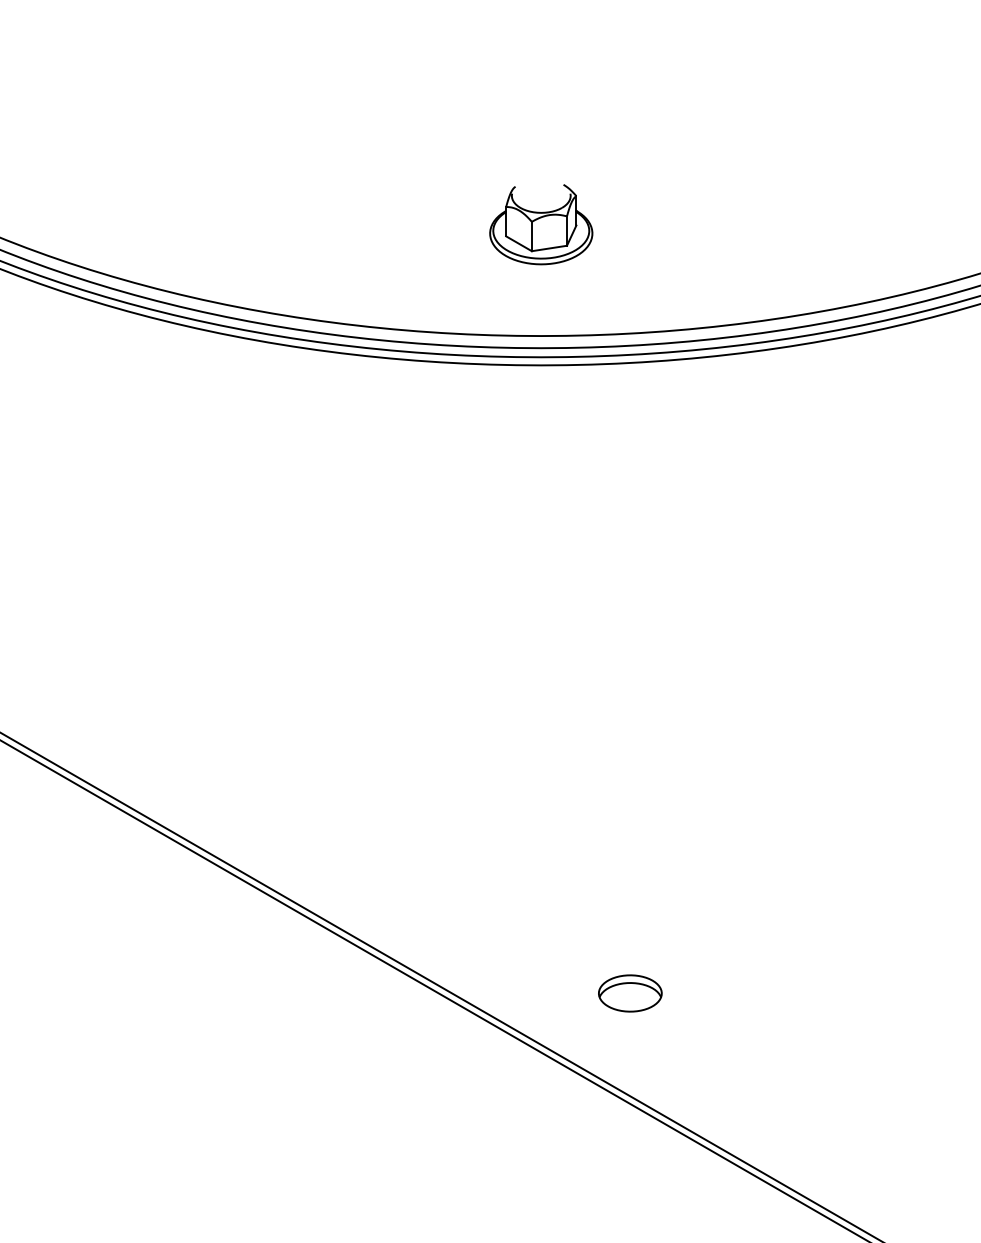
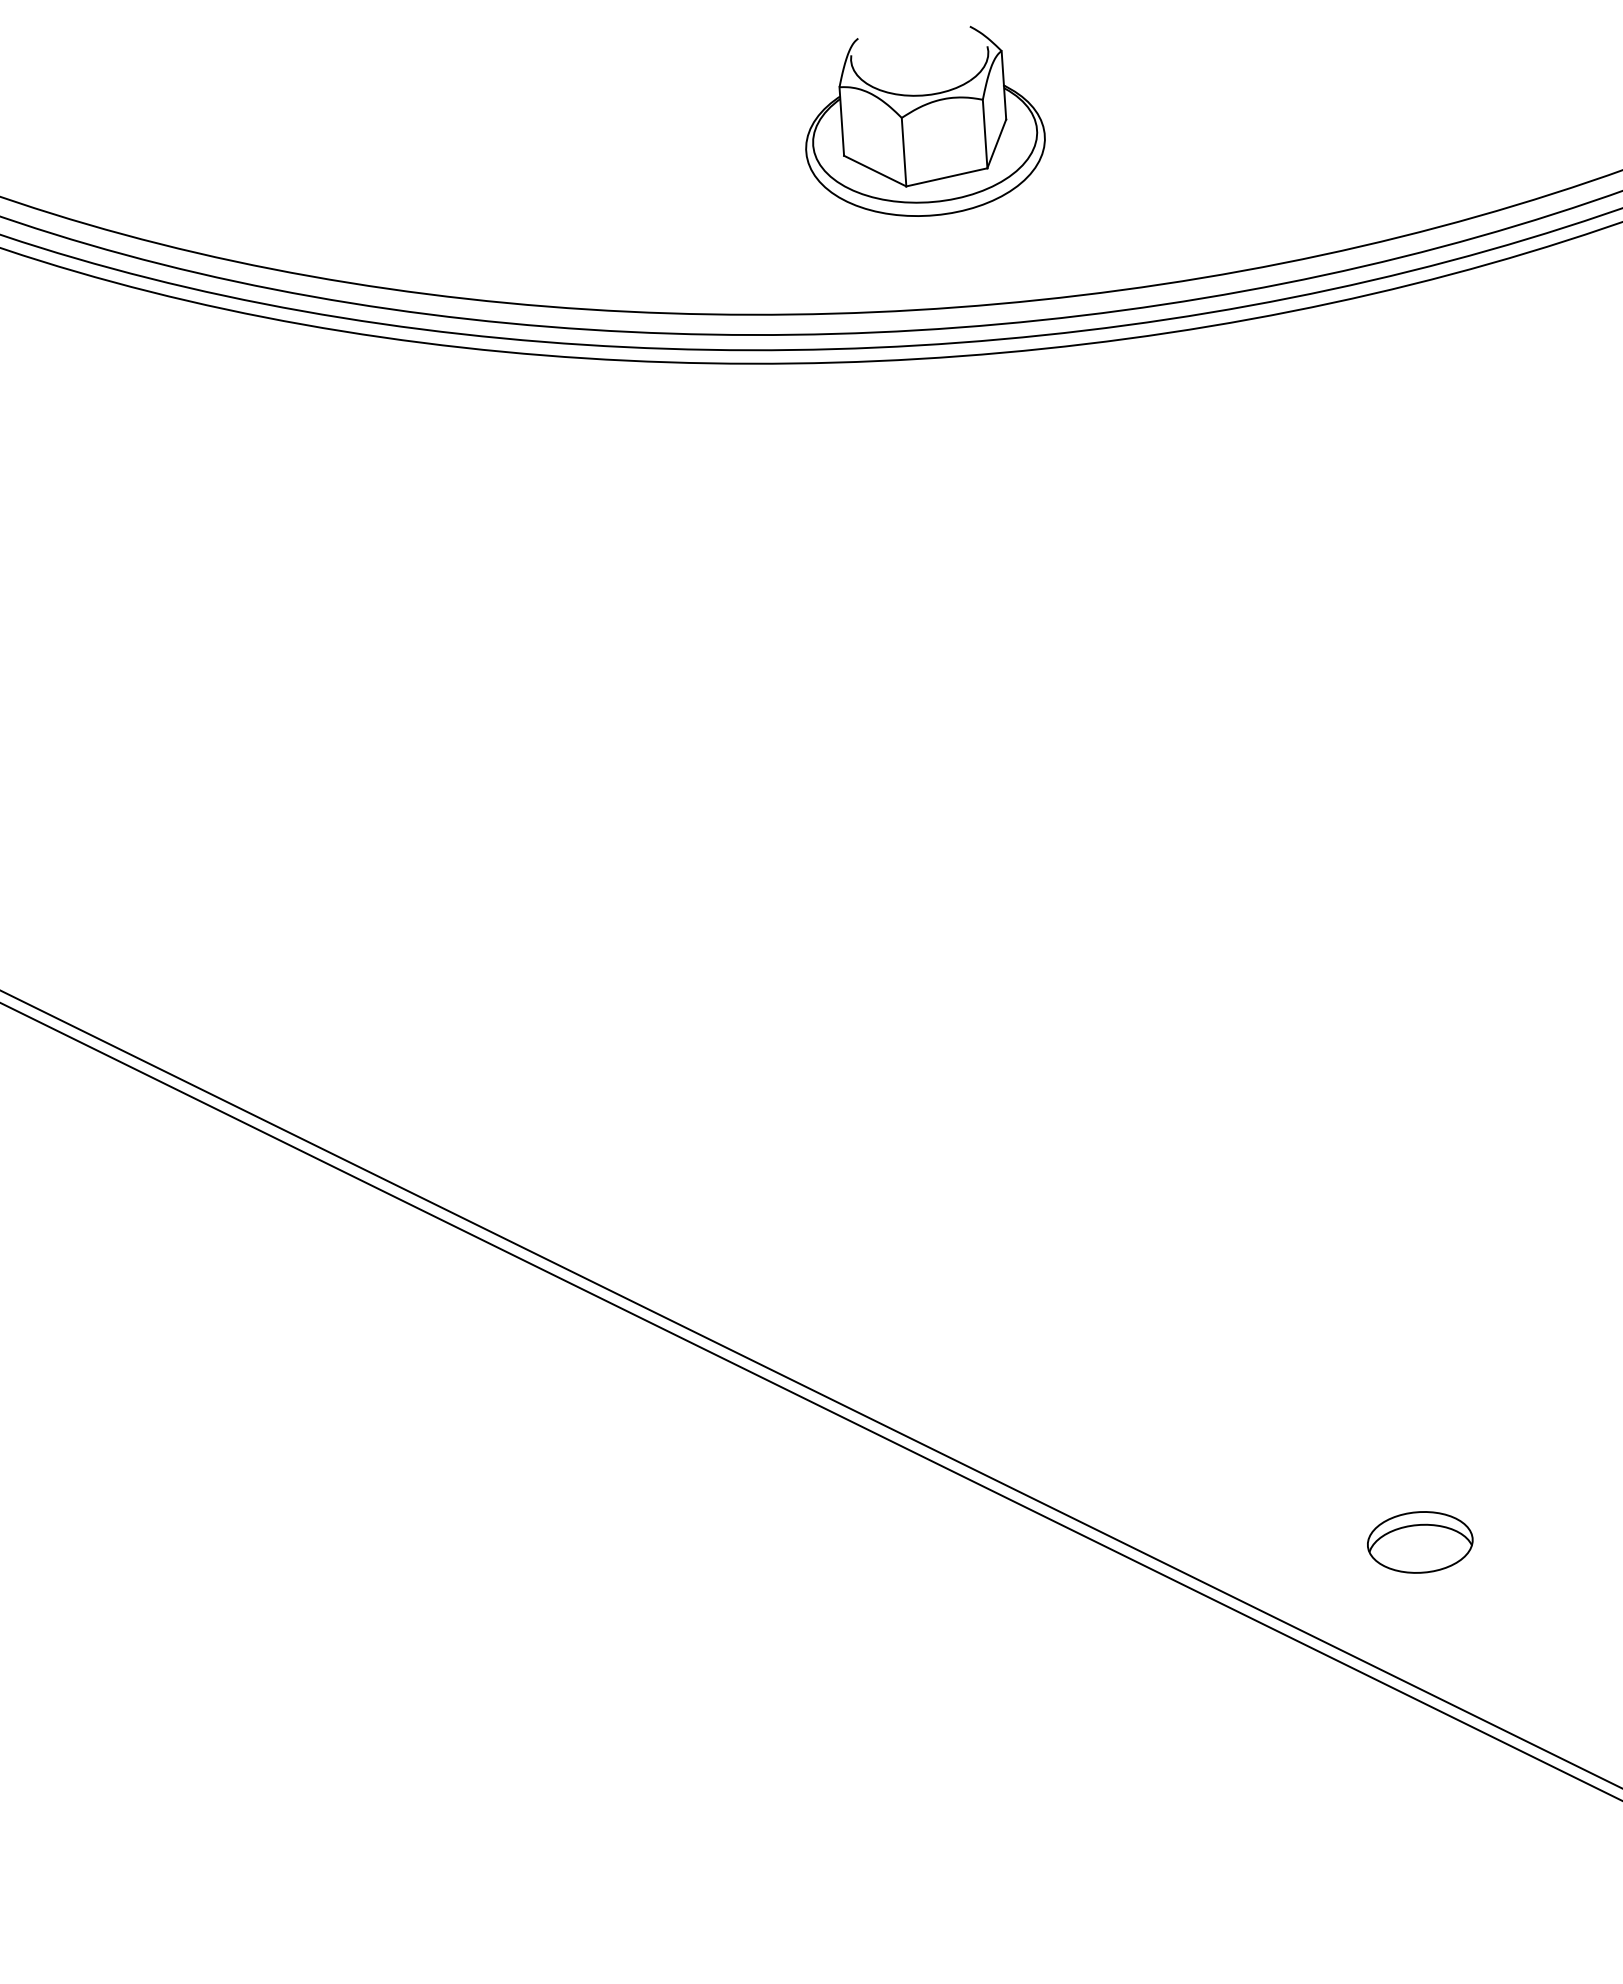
part: (541, 224) -> (924, 122), size x1.4
part: (630, 993) -> (1420, 1542), moved

